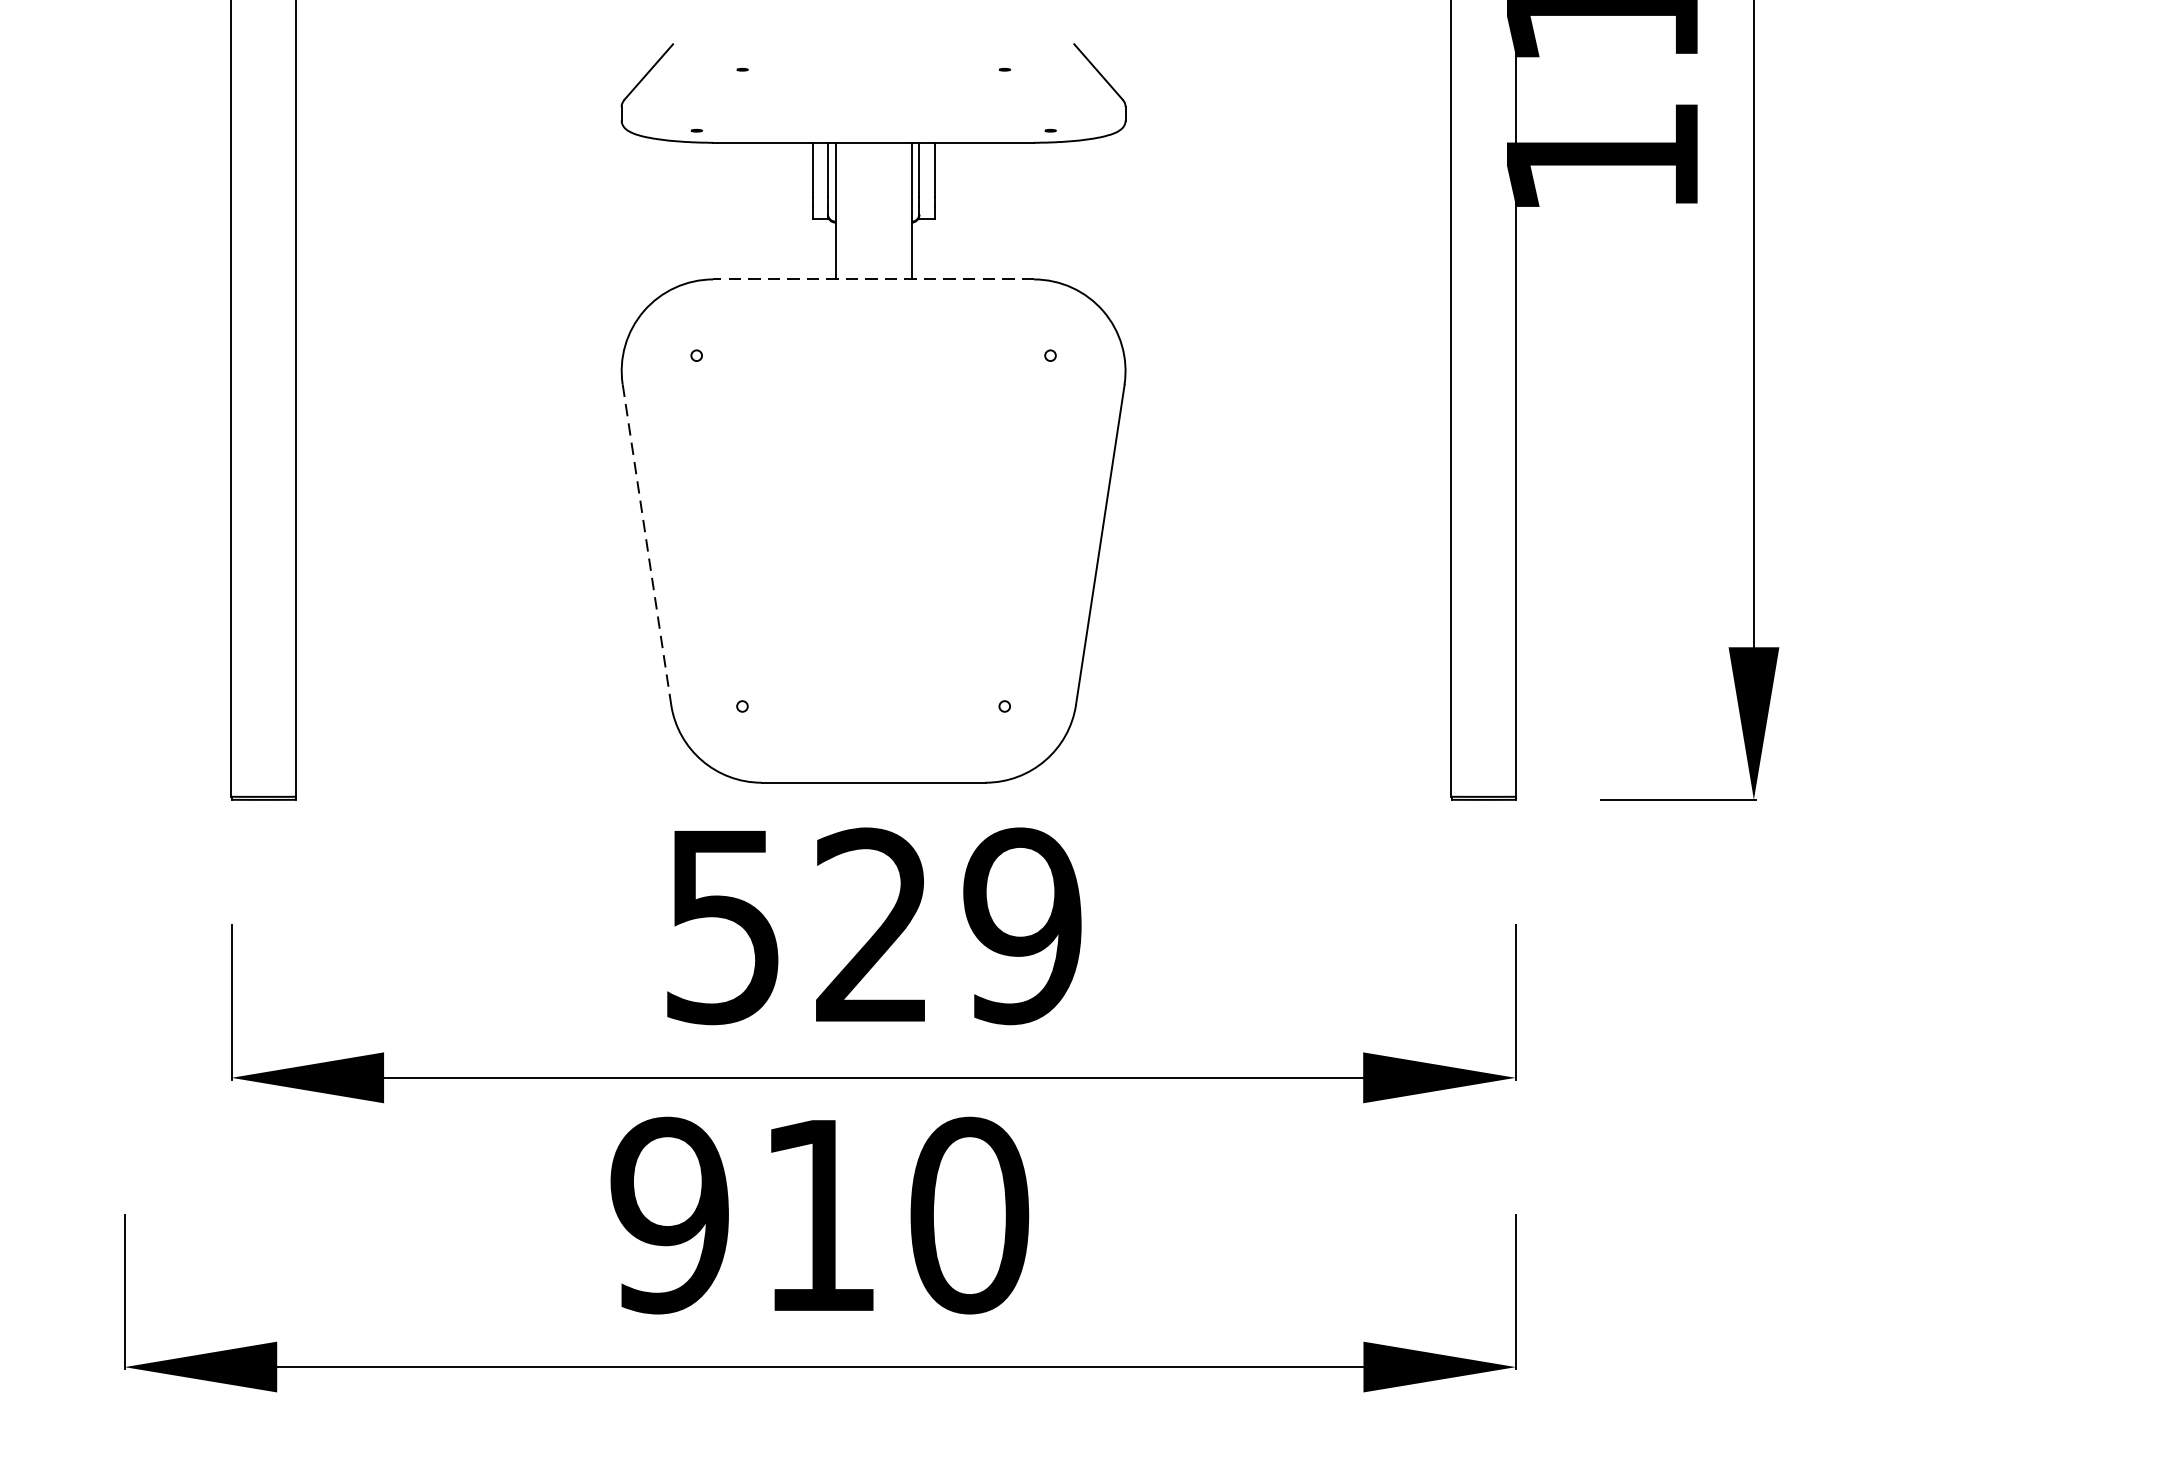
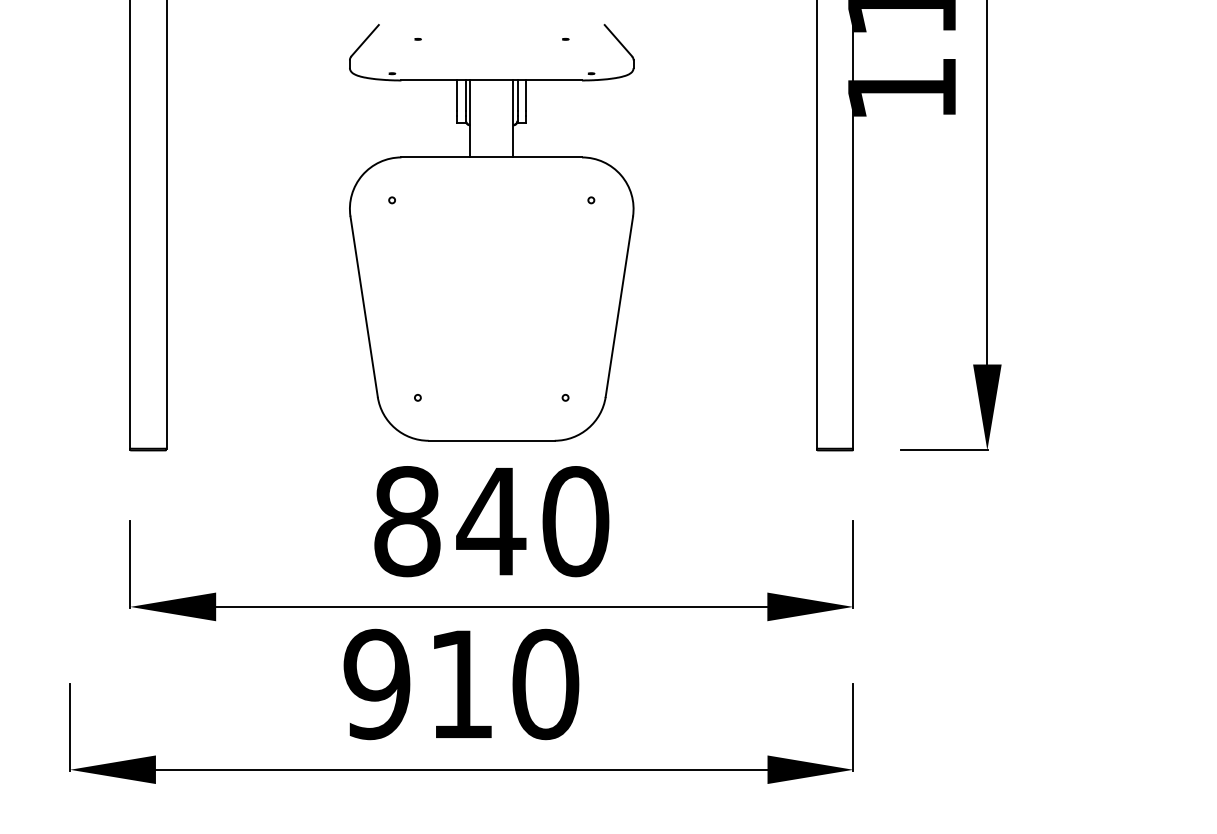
line: (873, 279) -> (491, 157), dashed -> solid
line: (647, 546) -> (364, 307), dashed -> solid
text: (873, 926) -> (491, 521), 529 -> 840

